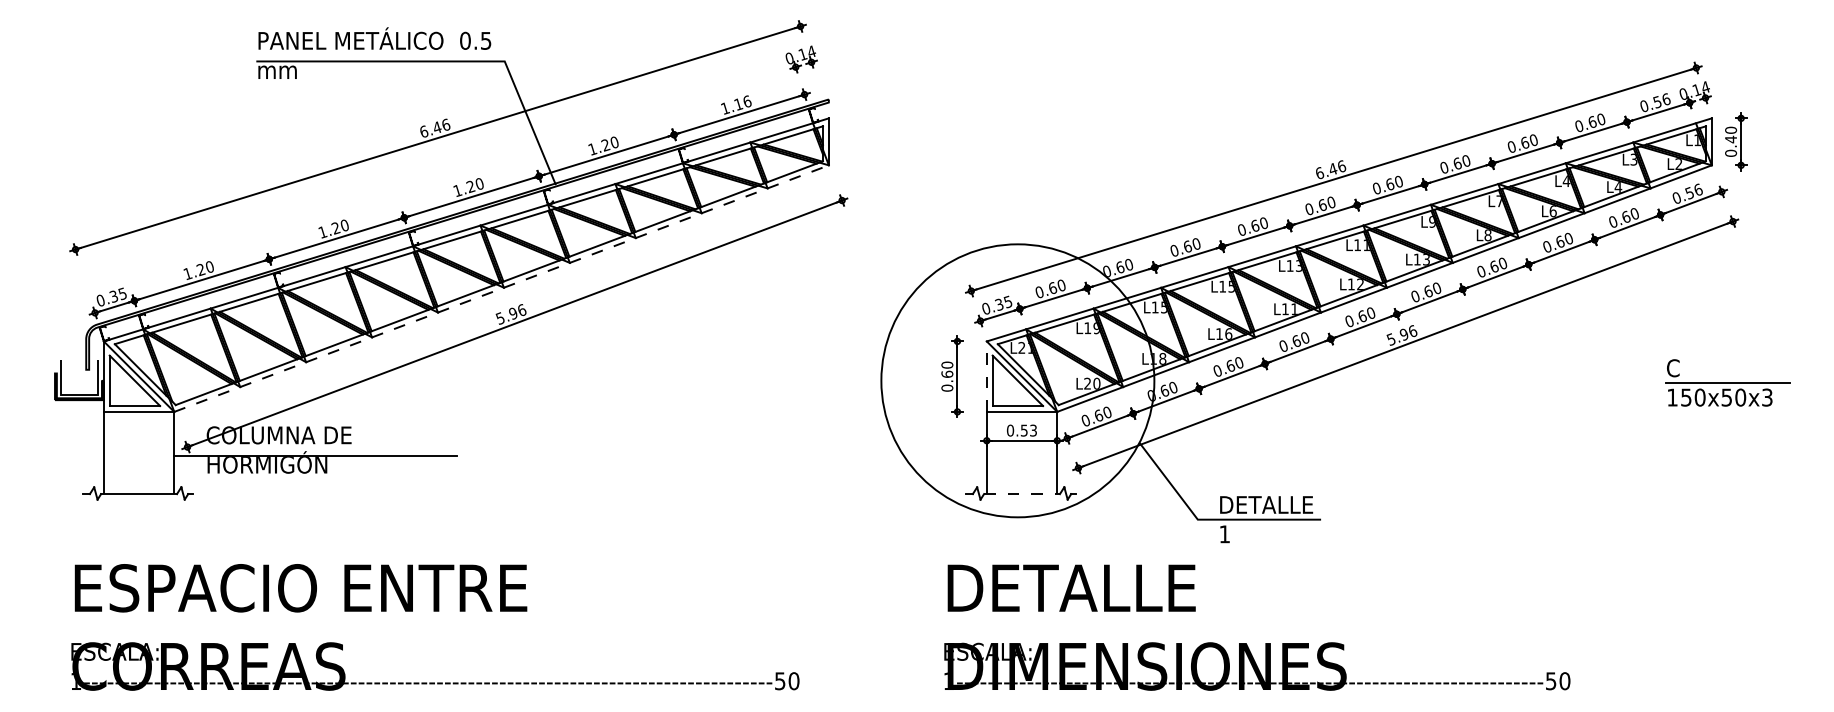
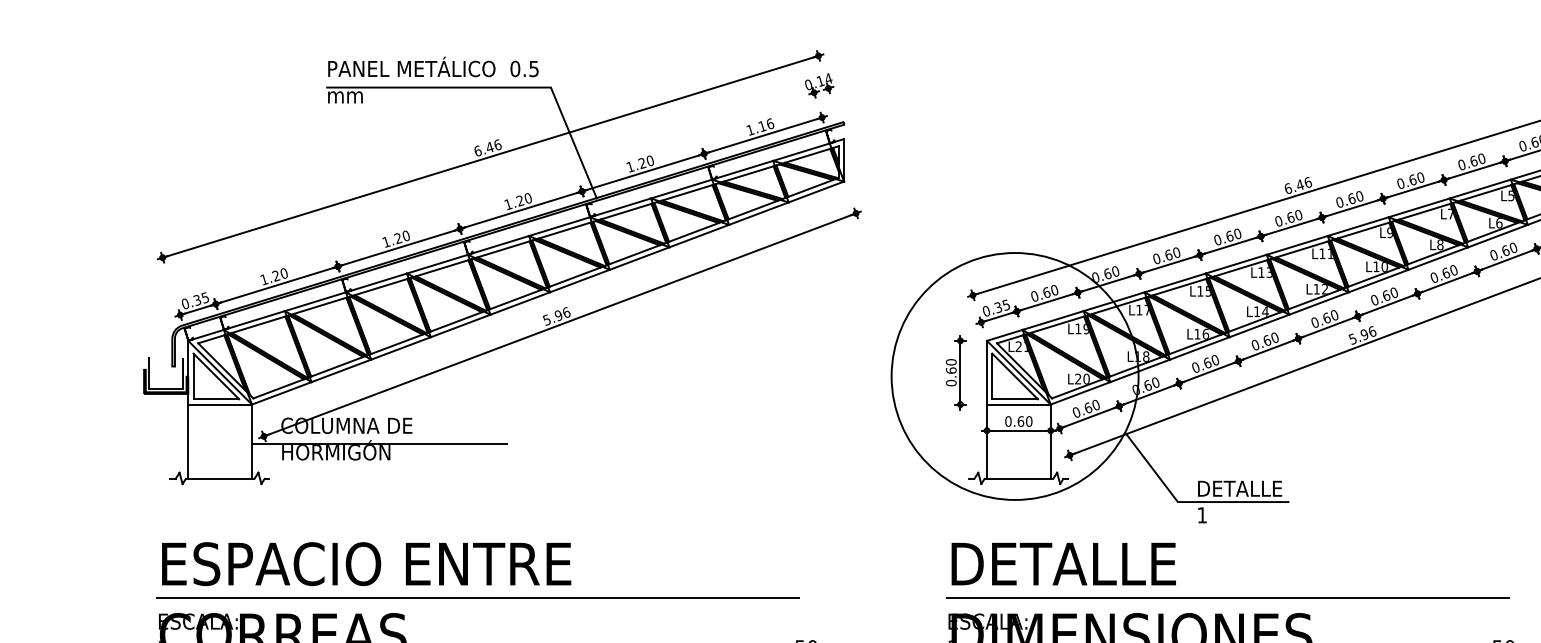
text: (1566, 181) -> (1511, 196), L4 -> L5
text: (1426, 259) -> (1384, 266), L13 -> L10
line: (501, 288) -> (547, 292), dashed -> solid
text: (1164, 307) -> (1147, 310), L15 -> L17
text: (1294, 309) -> (1265, 311), L11 -> L14
line: (986, 376) -> (986, 372), dashed -> solid
text: (1028, 430) -> (1024, 421), 0.53 -> 0.60
line: (1022, 494) -> (1019, 479), dashed -> solid
line: (424, 625) -> (478, 597), added
line: (1252, 625) -> (1227, 597), added

